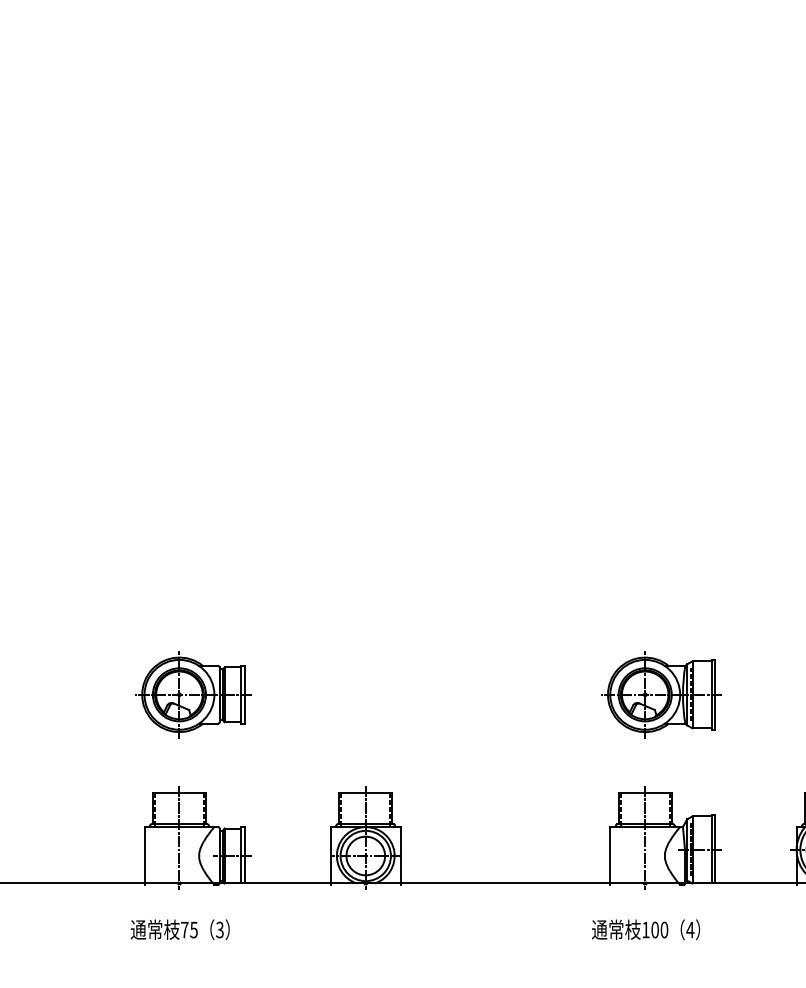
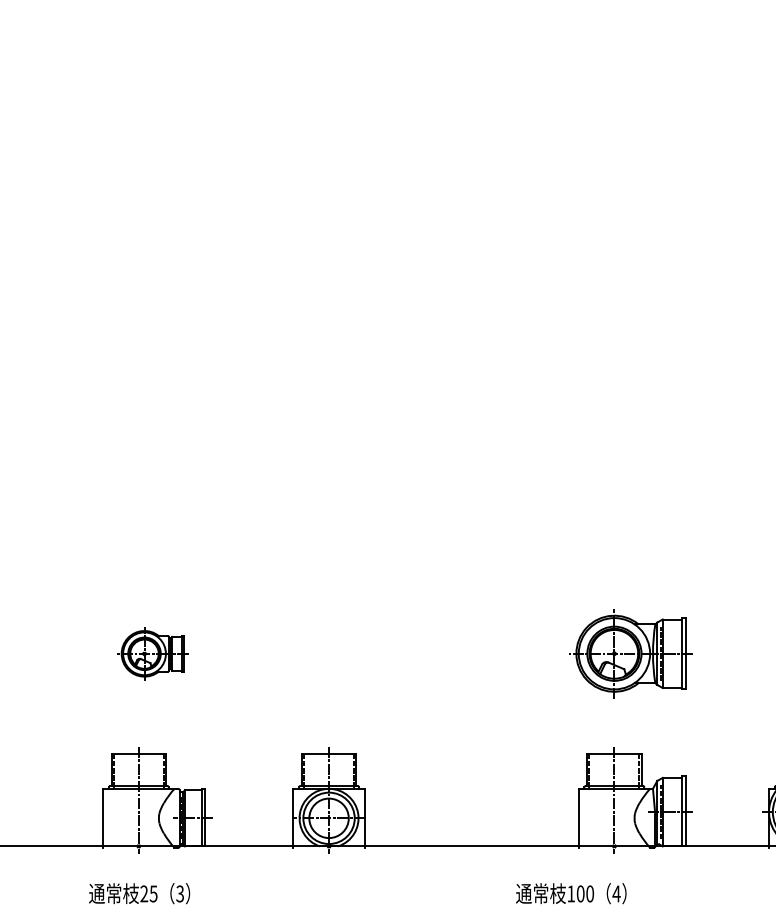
part: (193, 694) -> (153, 653), size x0.6
text: (184, 929) -> (143, 893), 75 -> 25
text: (646, 929) -> (571, 893), moved

